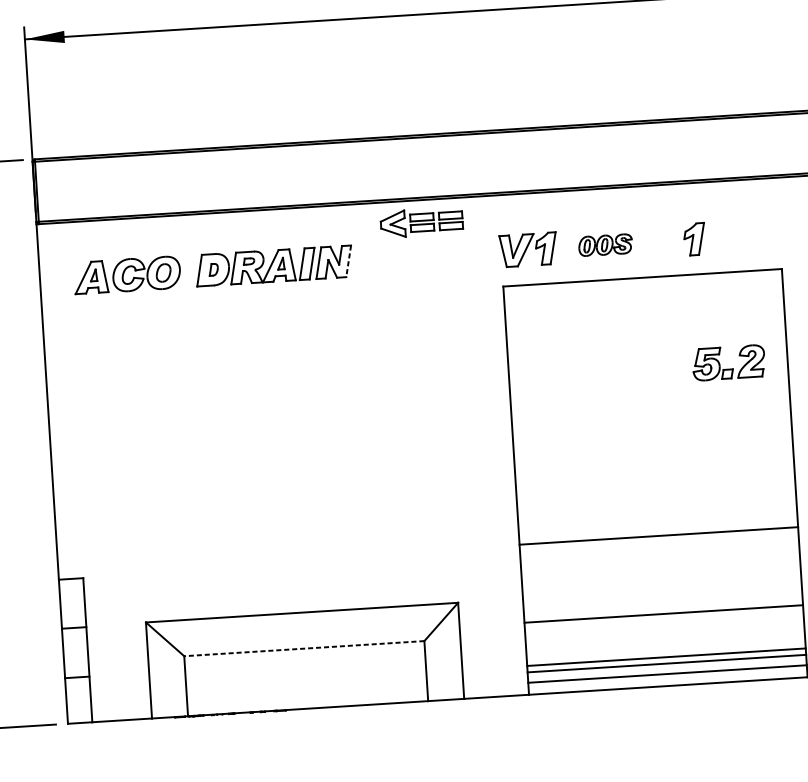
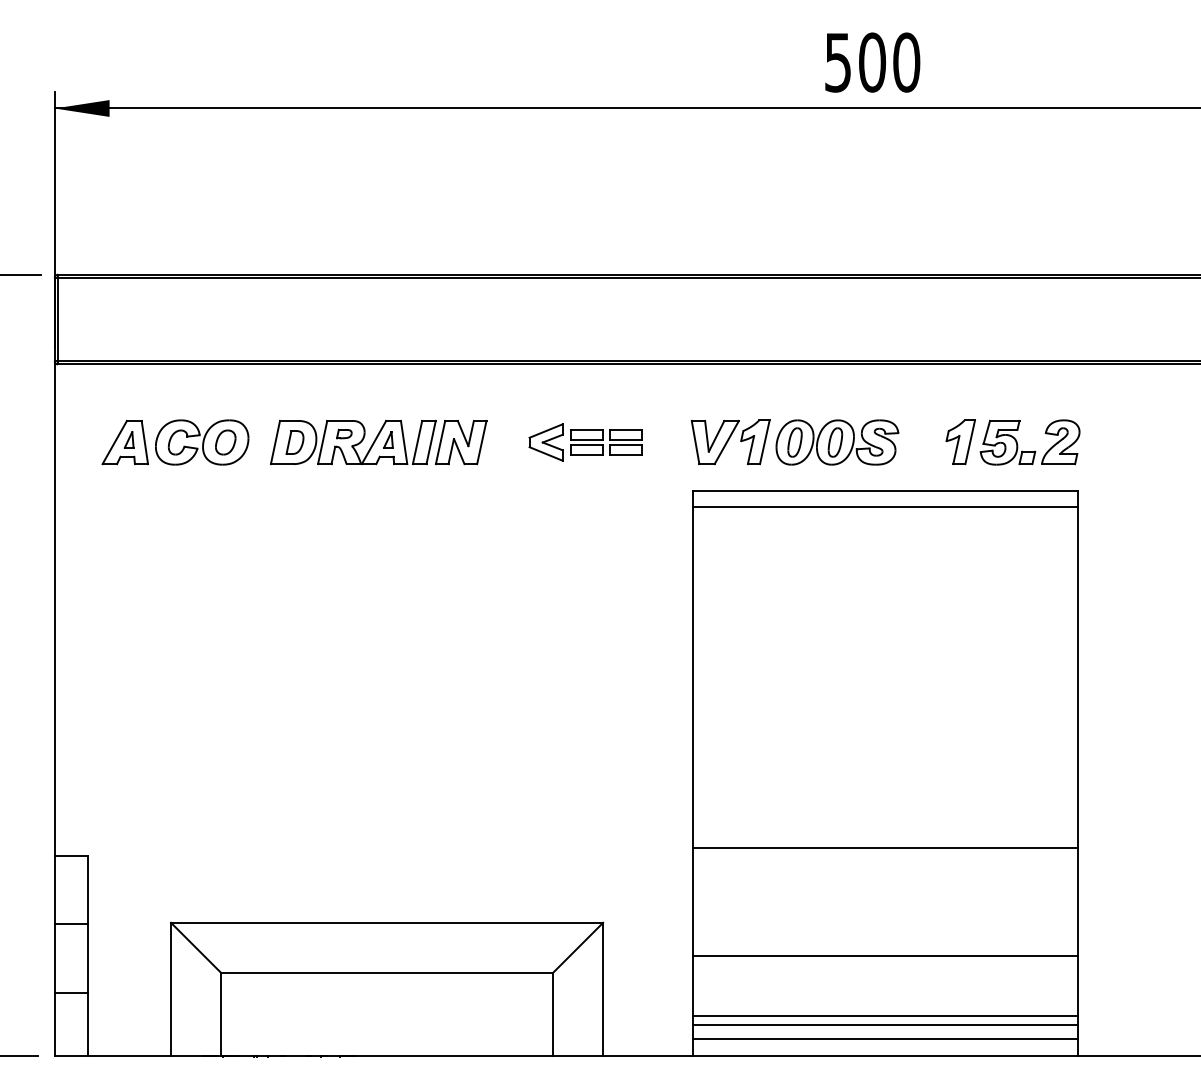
part: (421, 222) -> (585, 442), moved
part: (605, 245) -> (837, 442), size x1.67
line: (348, 262) -> (481, 443), dashed -> solid
part: (213, 269) -> (294, 442), size x1.43
line: (643, 289) -> (885, 507), added
part: (728, 369) -> (1029, 451), moved
line: (303, 648) -> (386, 972), dashed -> solid

